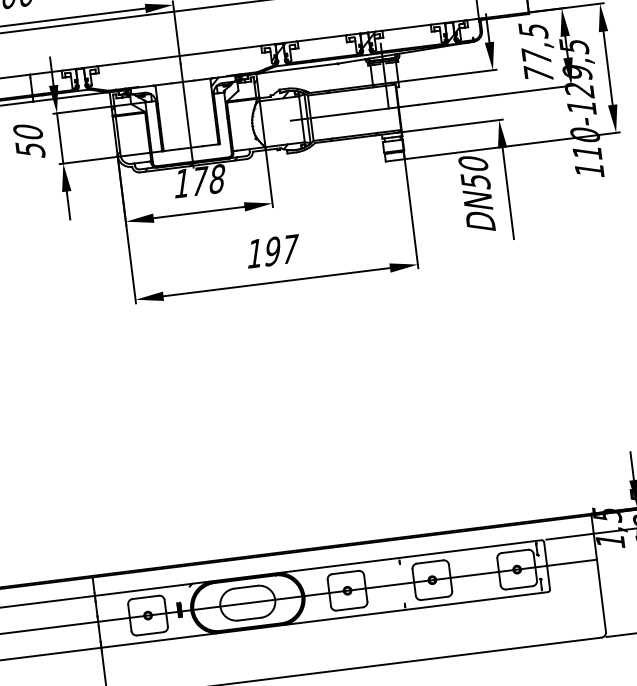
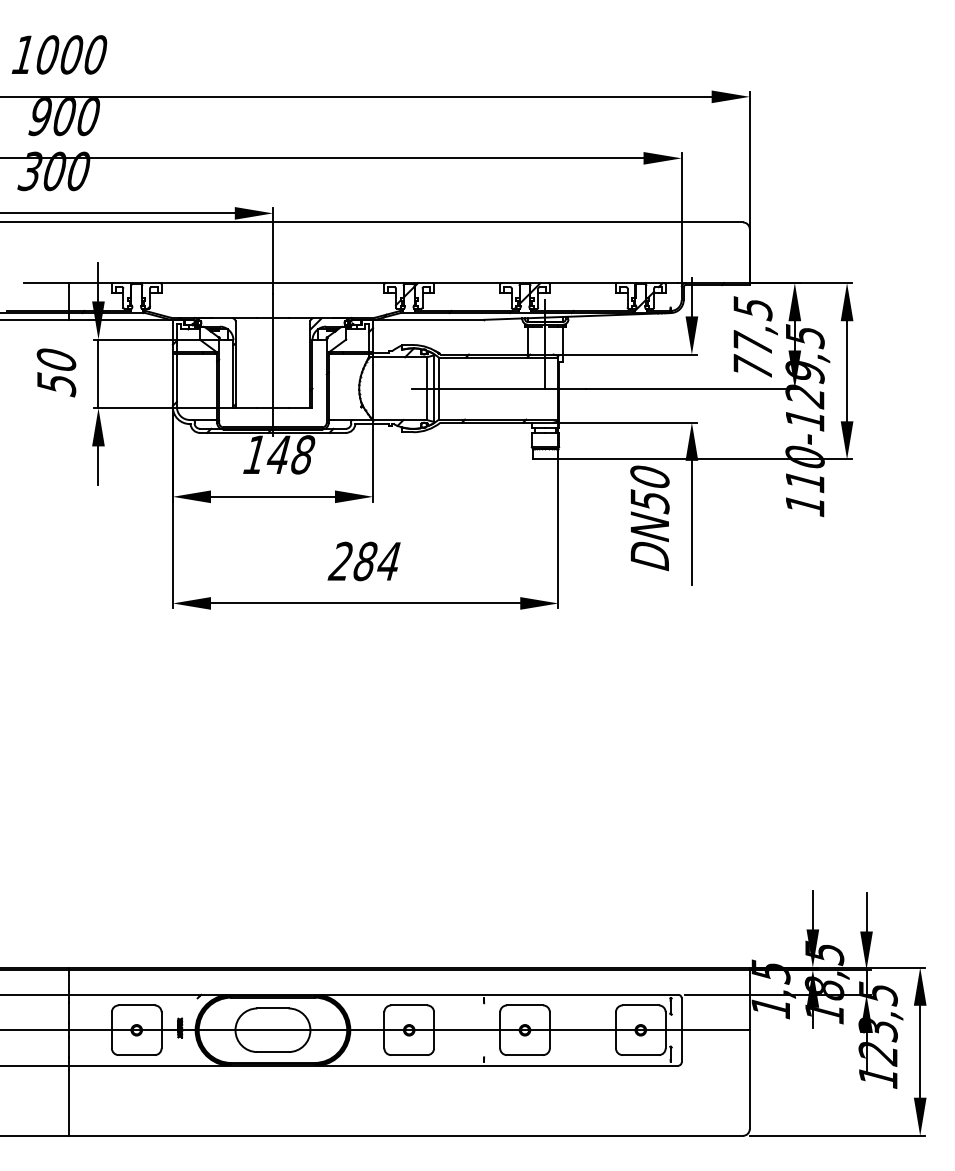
text: (200, 180) -> (279, 454), 178 -> 148
text: (272, 251) -> (365, 561), 197 -> 284

